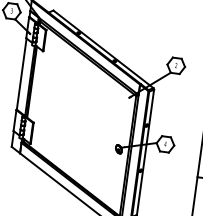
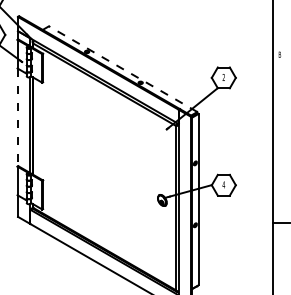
line: (103, 49) -> (123, 69), solid -> dashed
line: (22, 74) -> (18, 117), solid -> dashed

